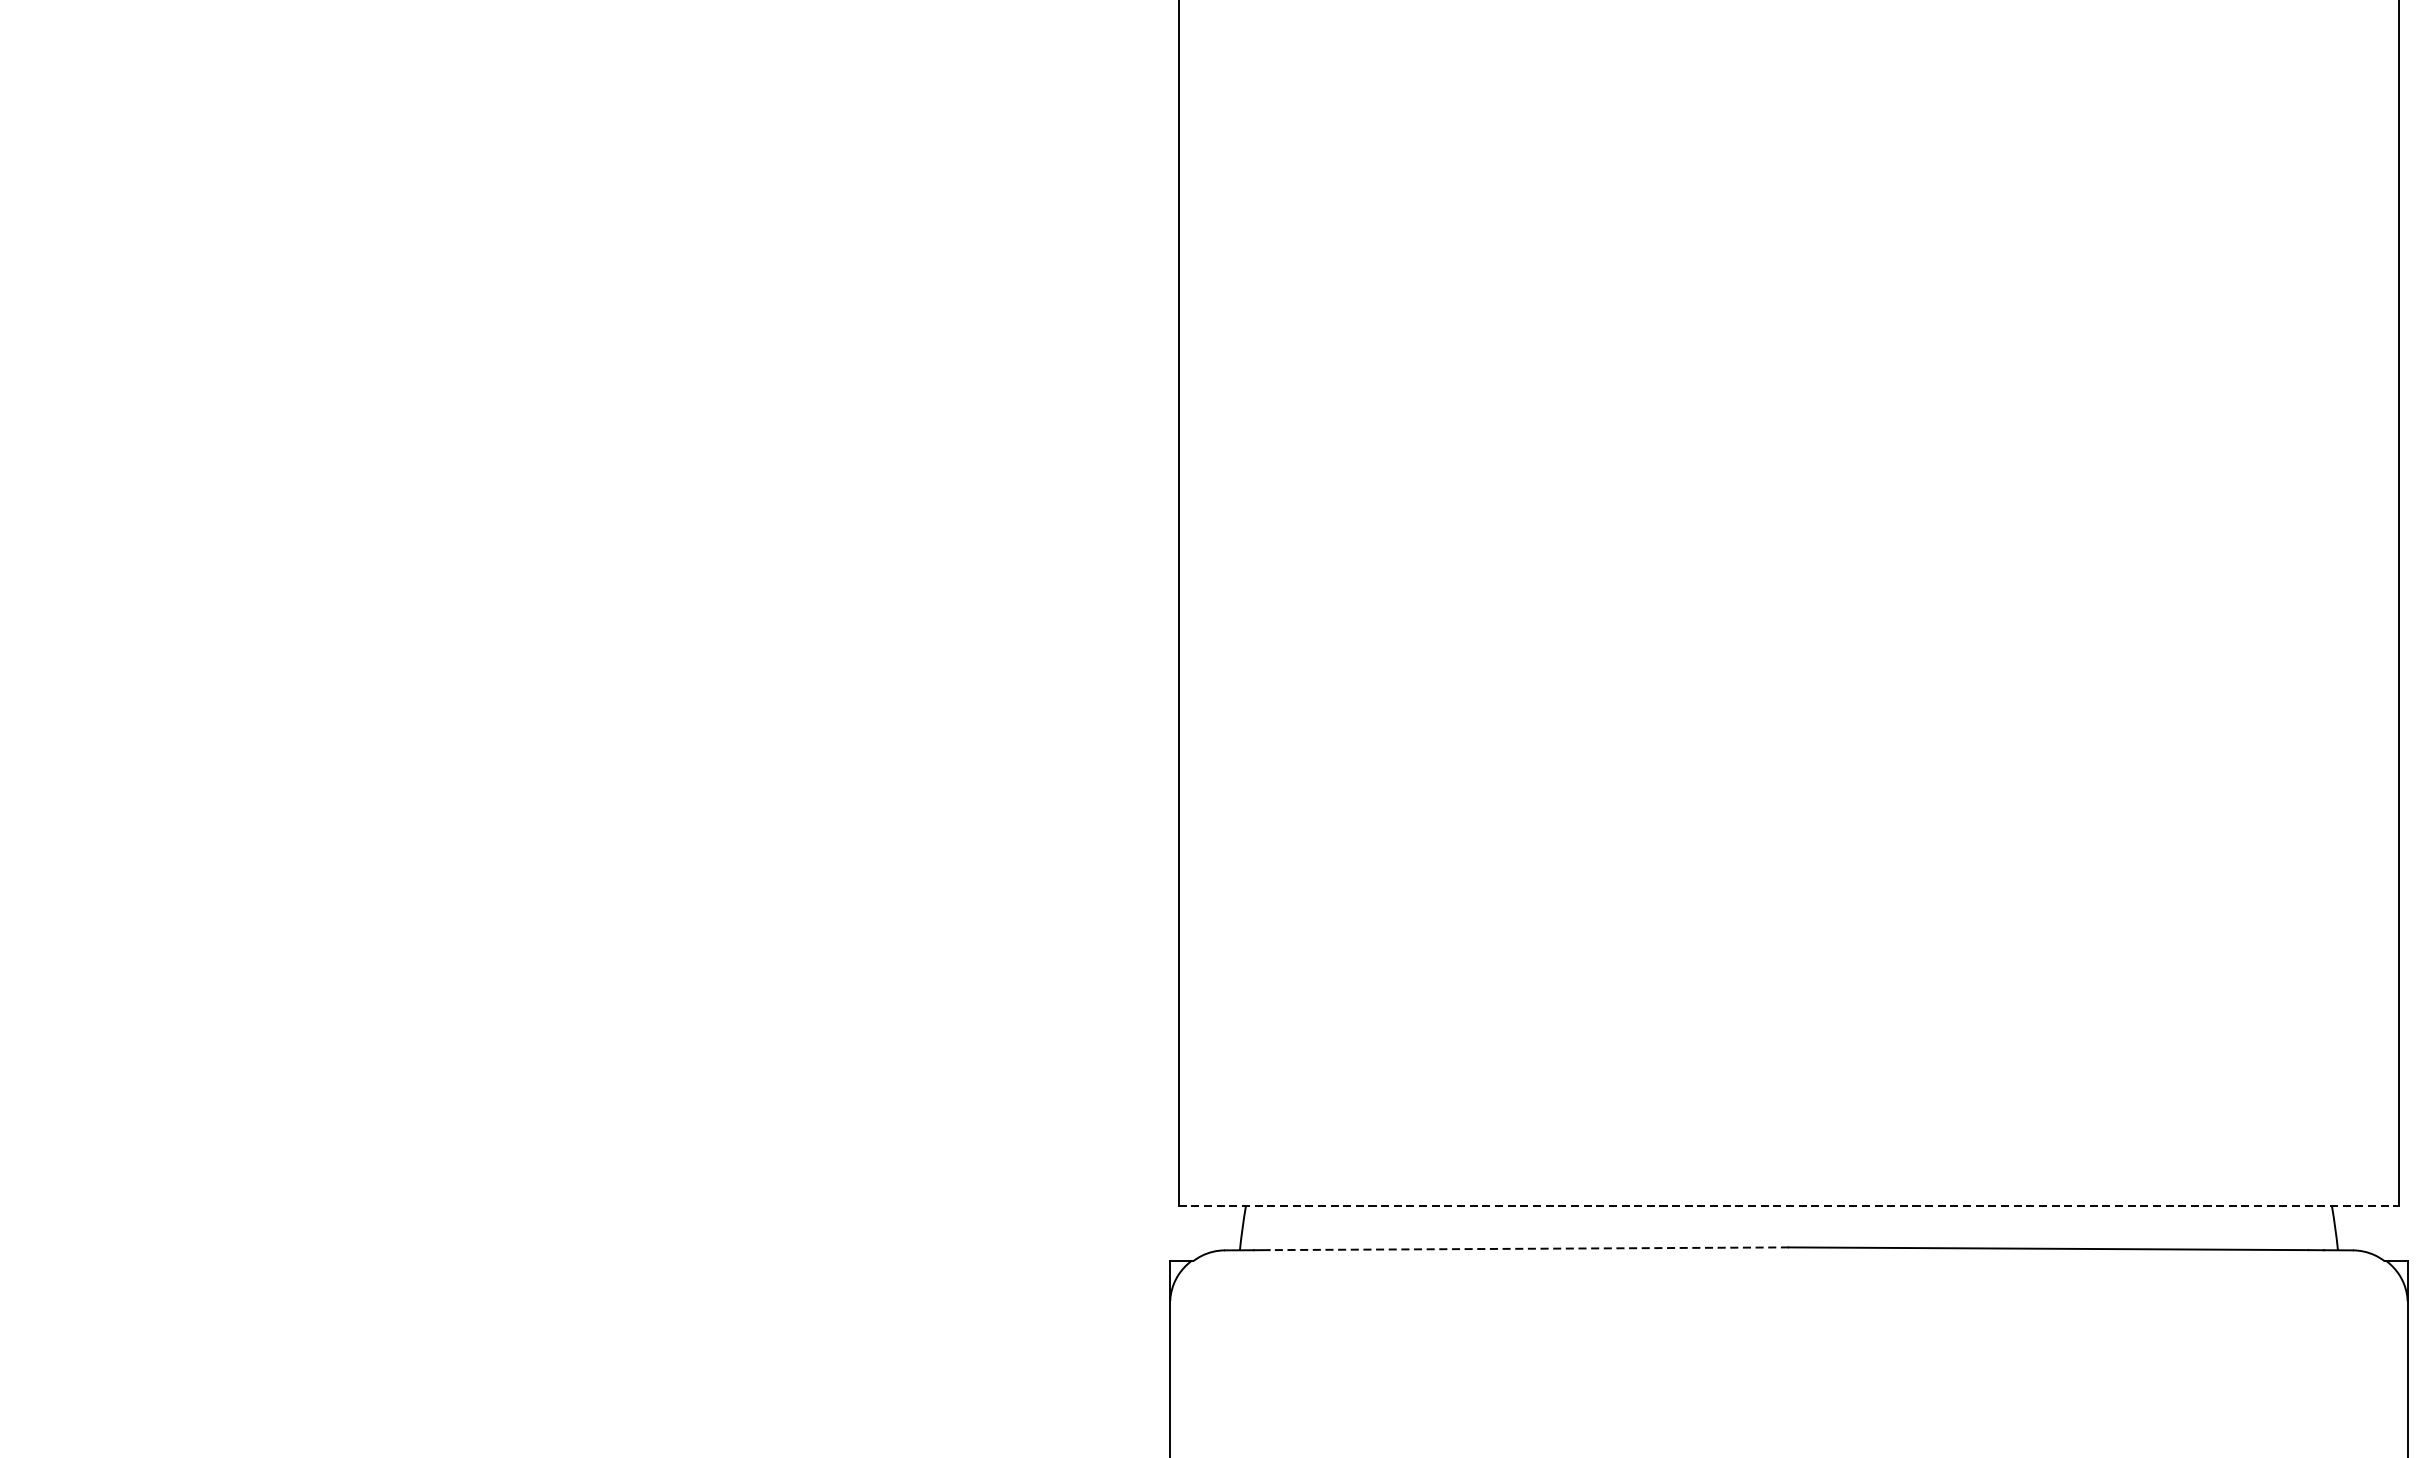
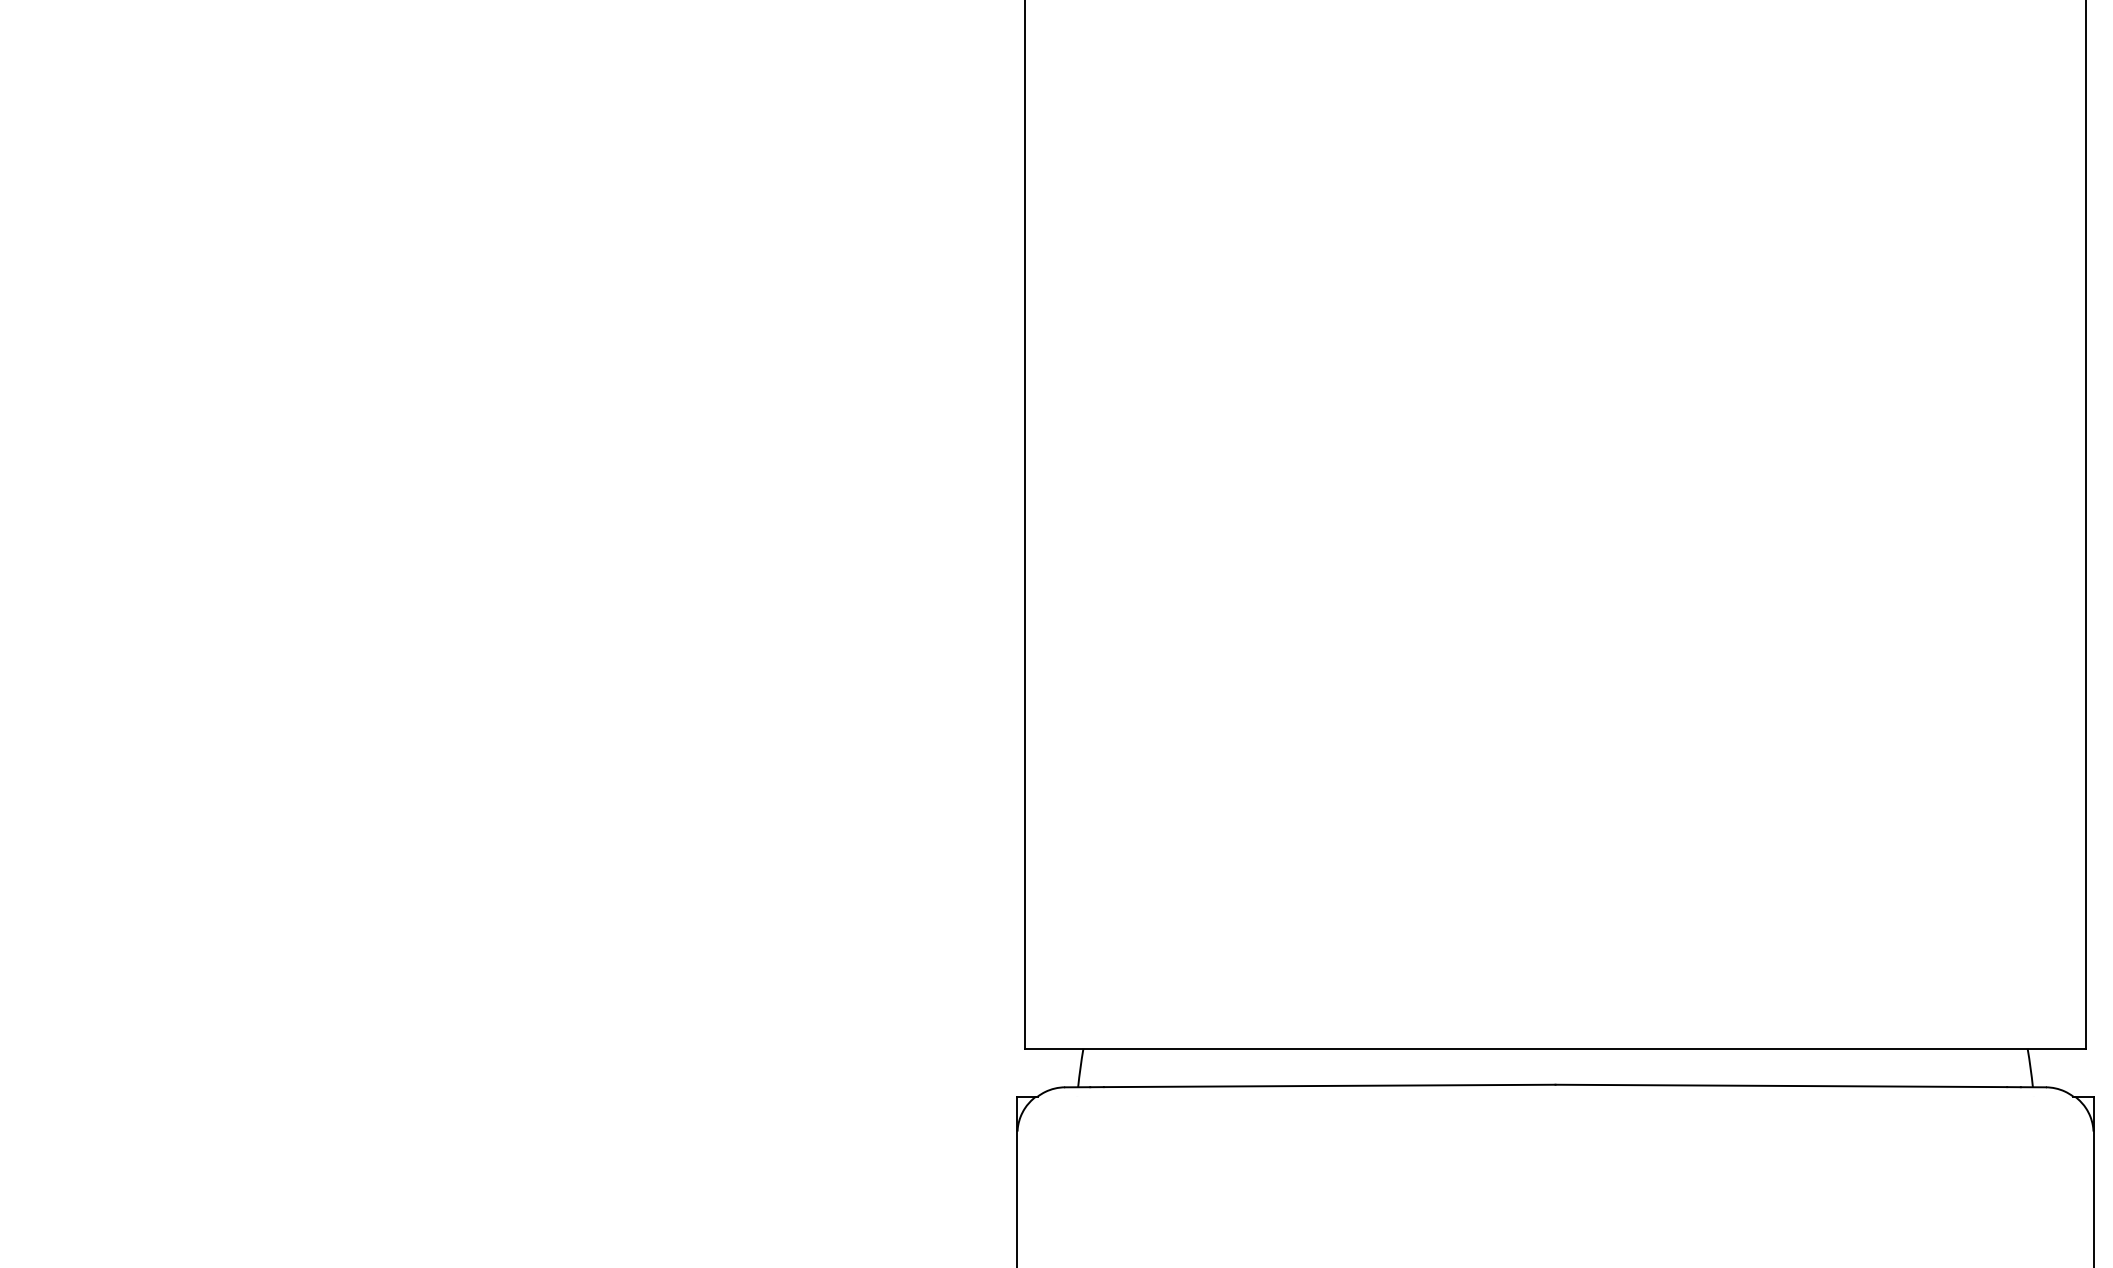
line: (1788, 1205) -> (1555, 1048), dashed -> solid
line: (1528, 1248) -> (1329, 1085), dashed -> solid

